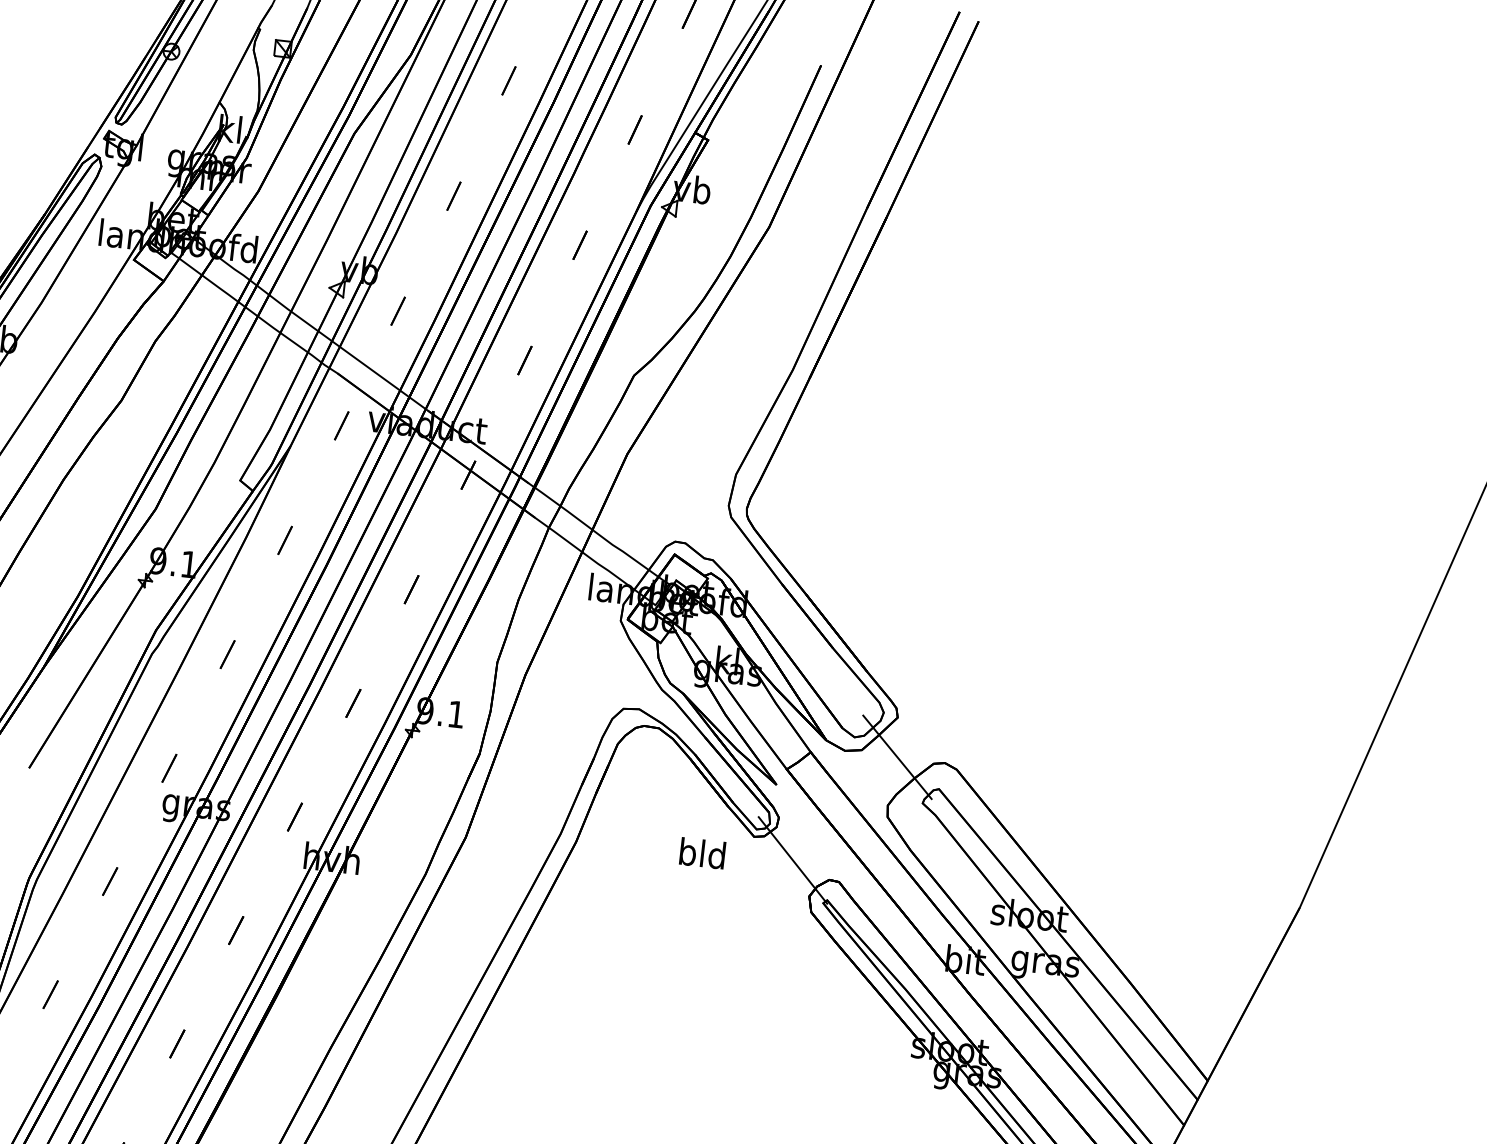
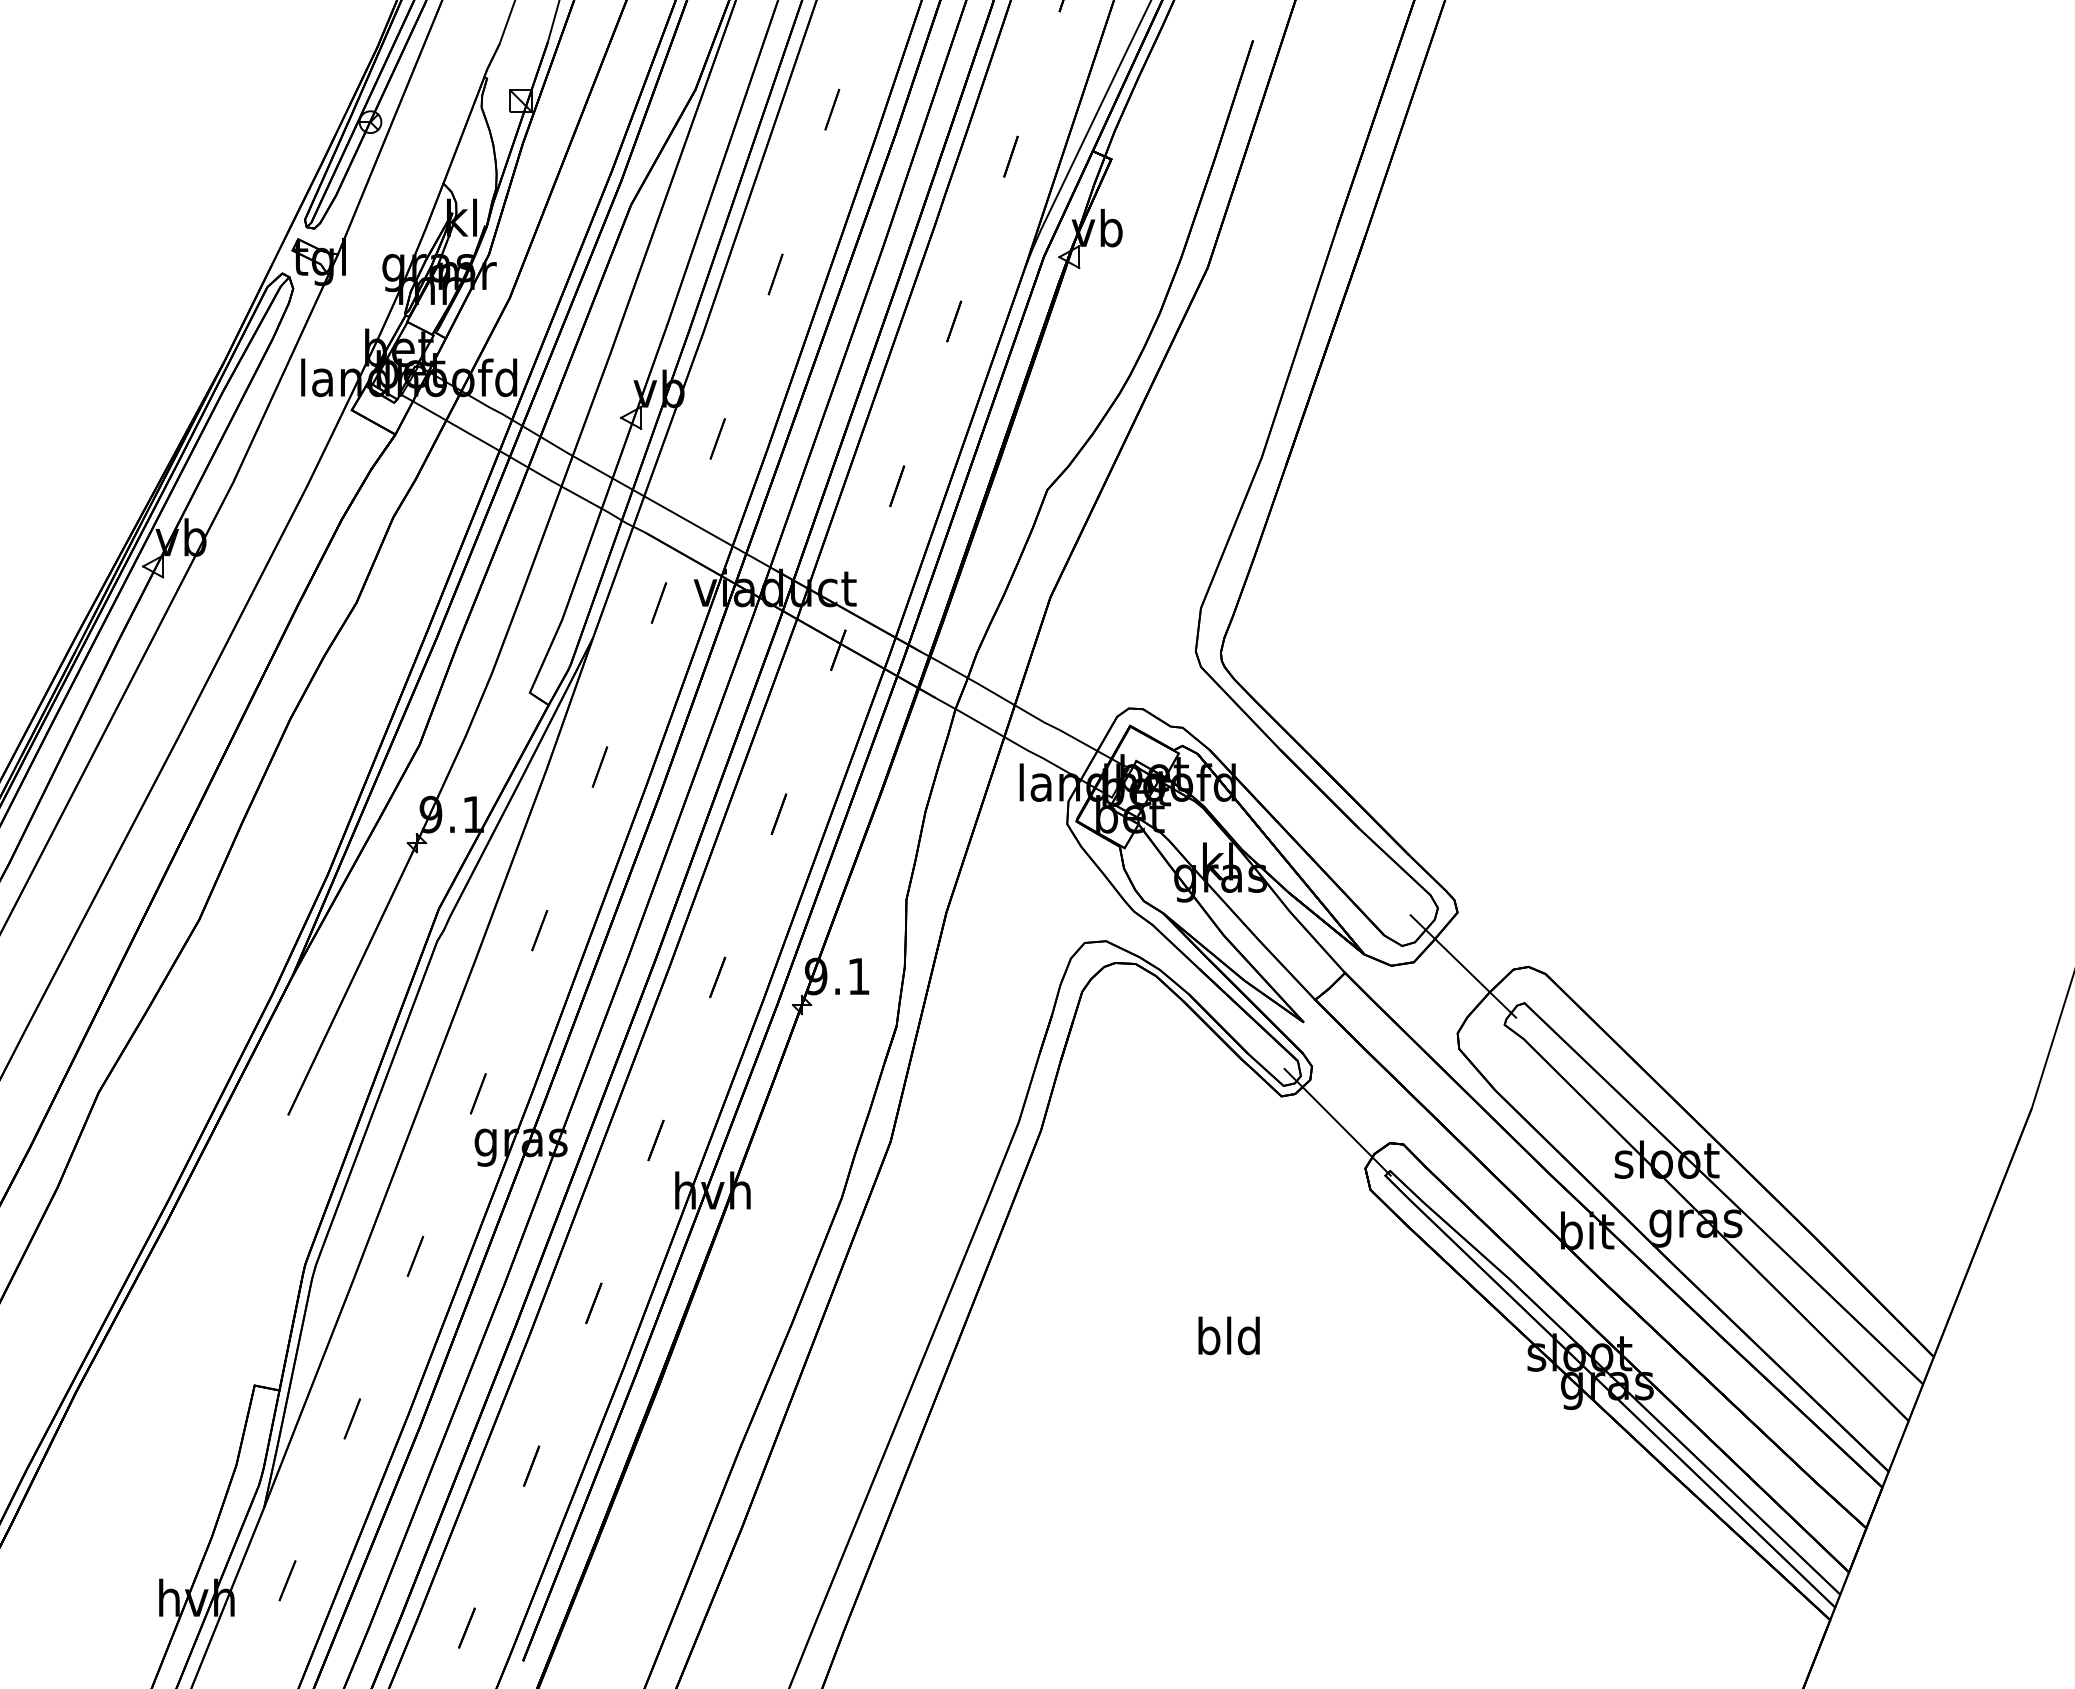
text: (702, 853) -> (1228, 1335), moved

